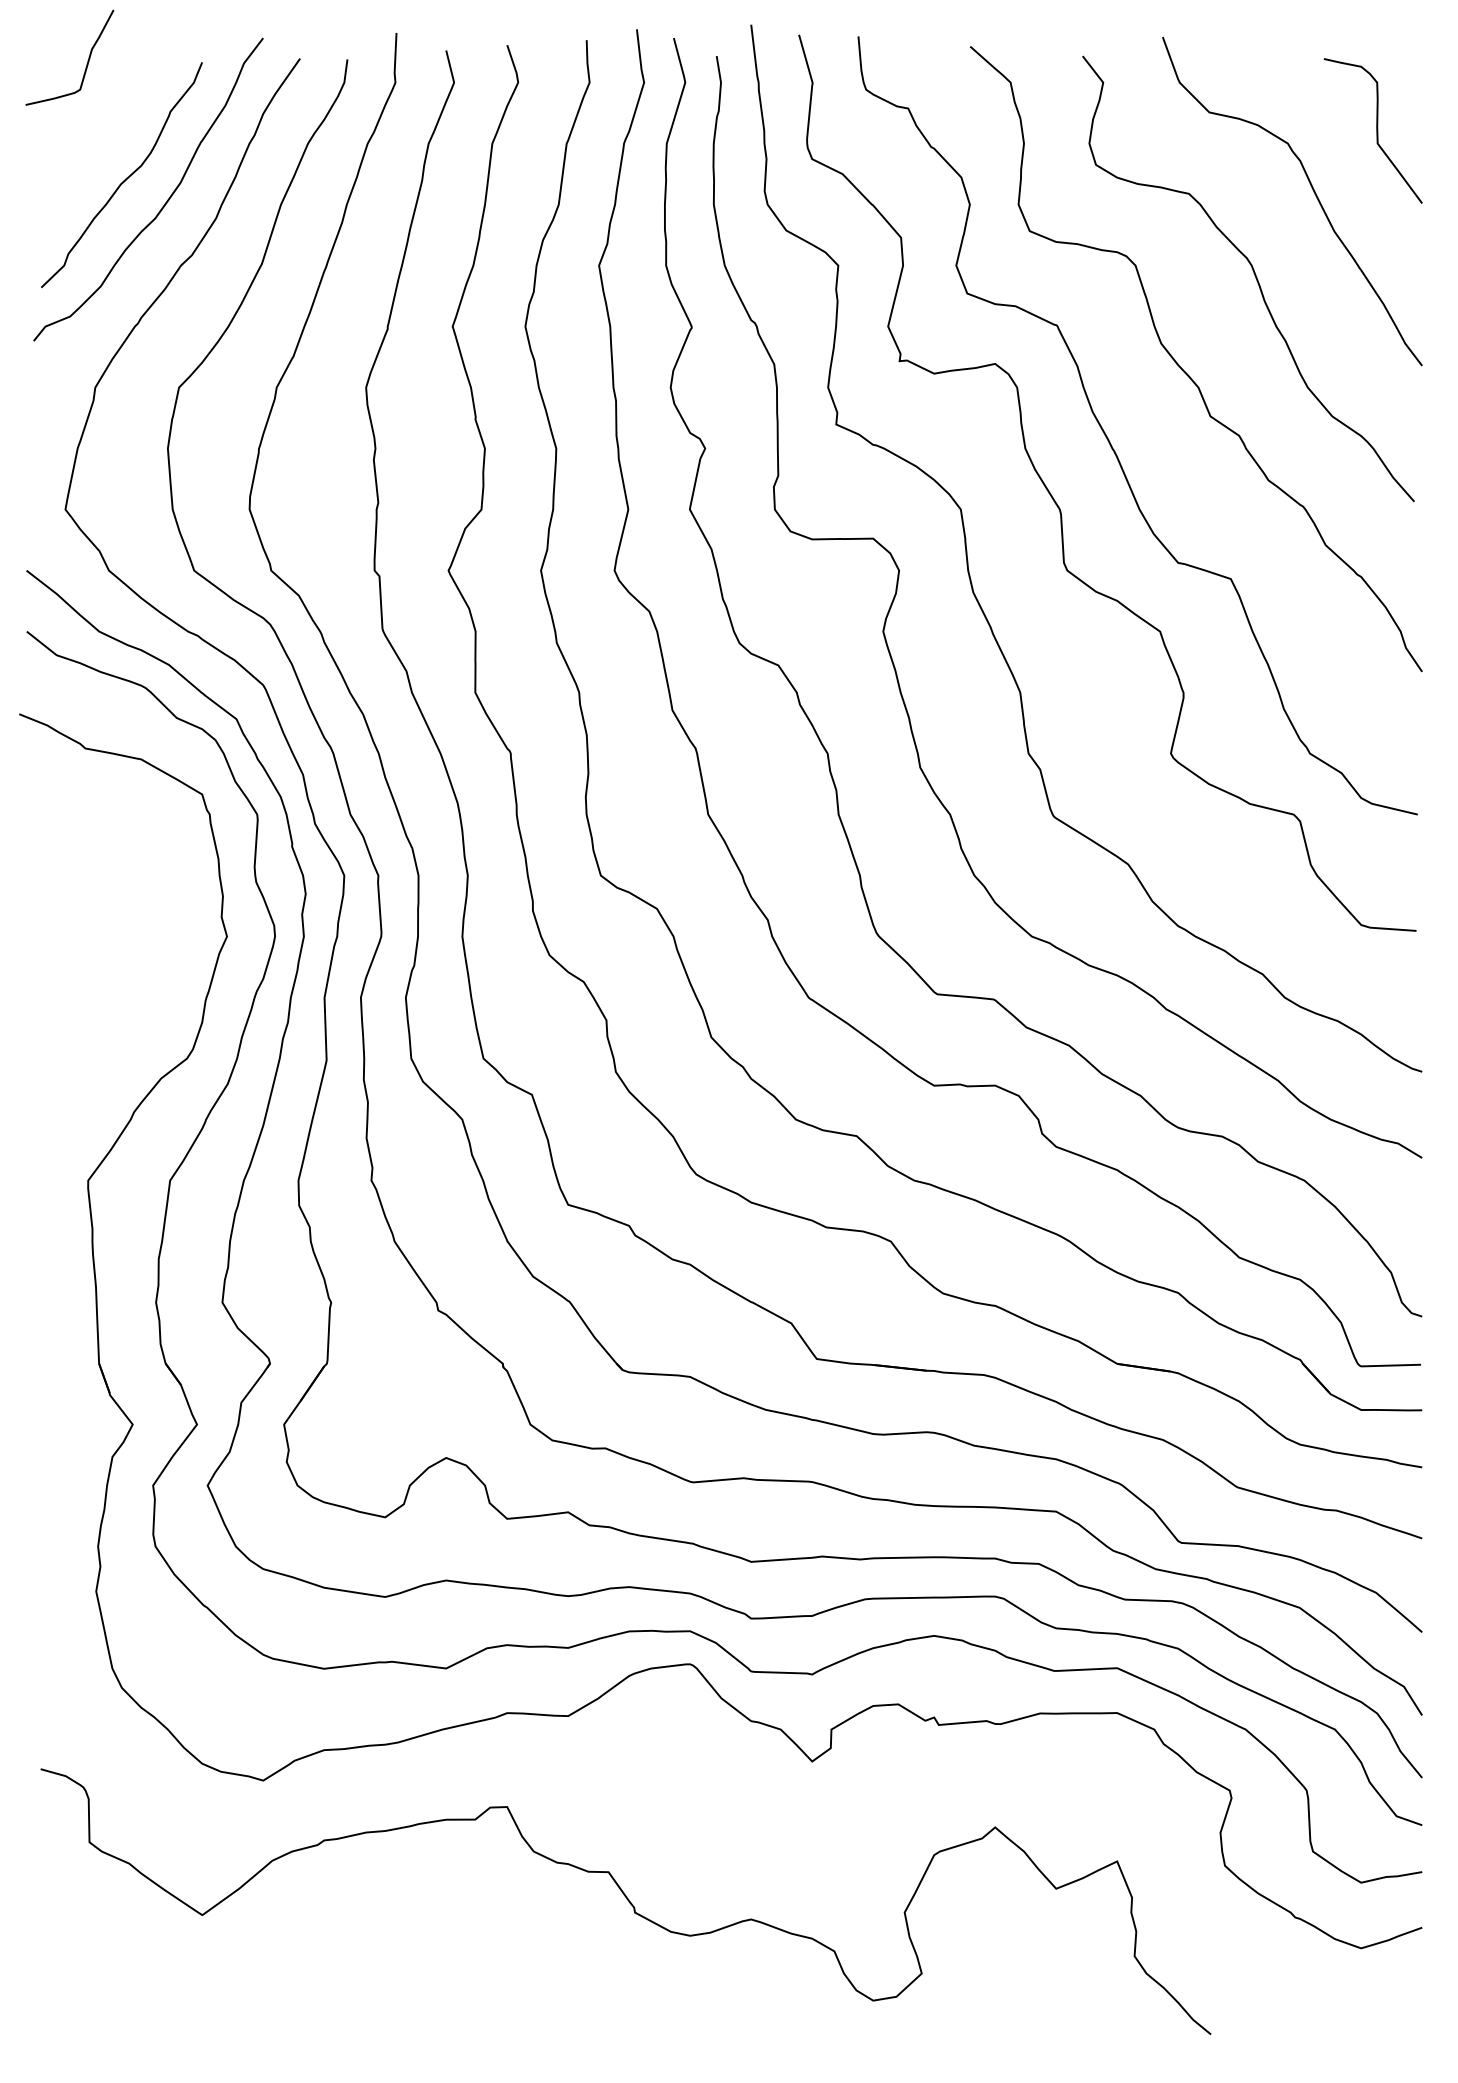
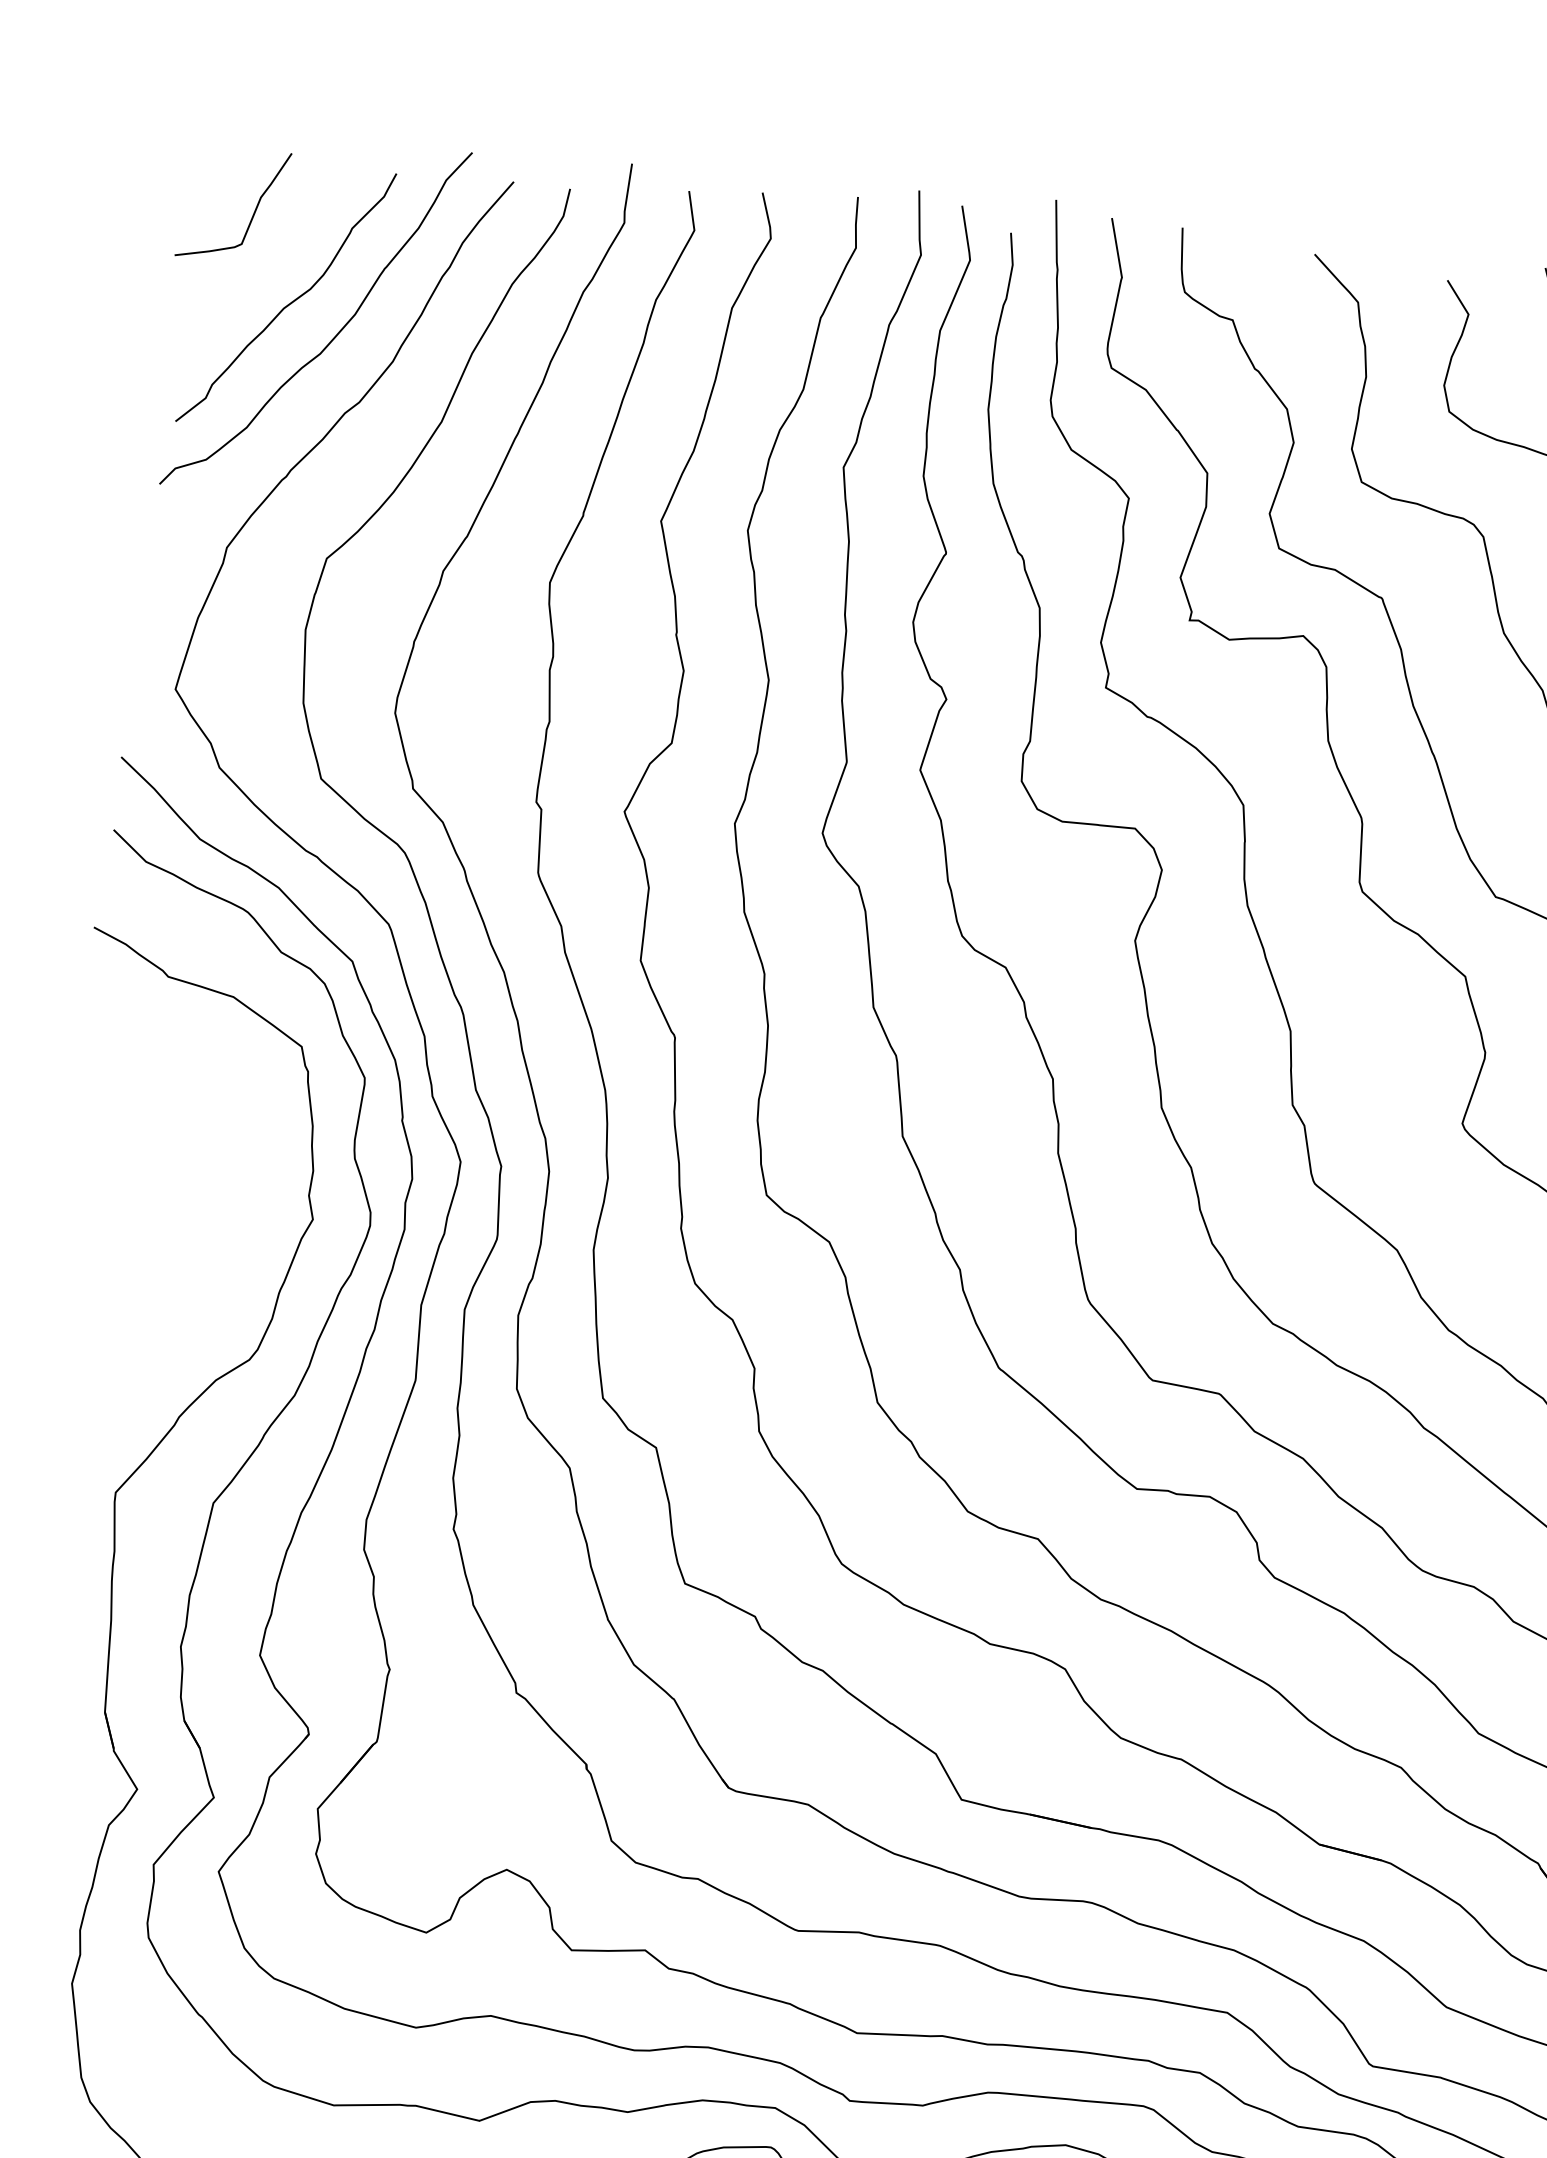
curve: (87, 60) -> (254, 210), moved

